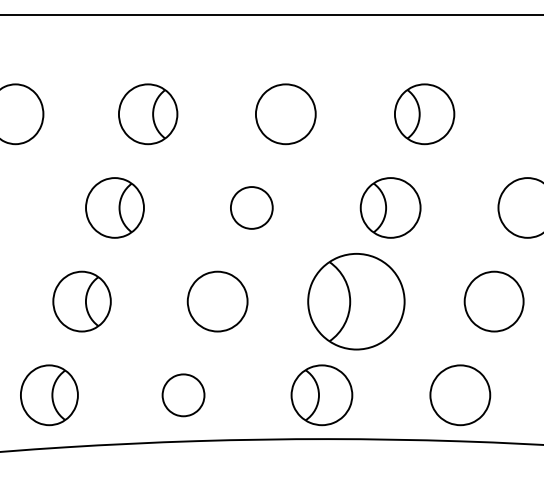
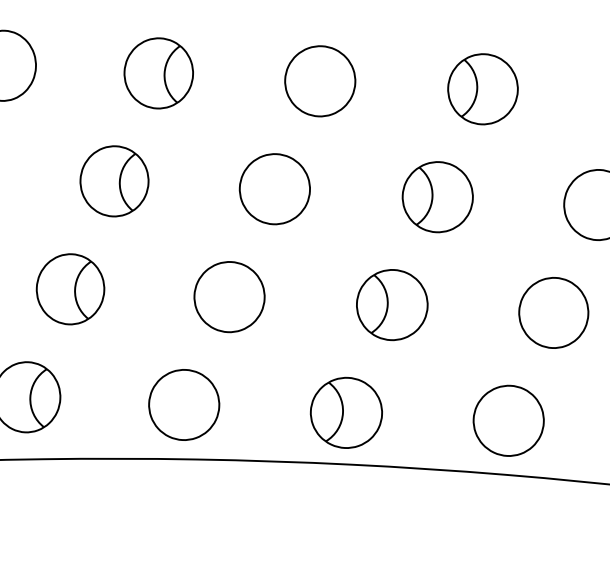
part: (251, 207) -> (274, 188), size x1.43
part: (356, 301) -> (392, 304), size x0.62
part: (183, 395) -> (184, 405), size x1.43

